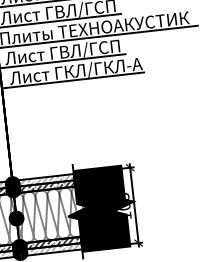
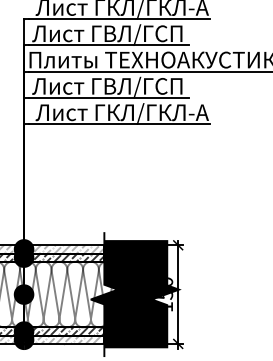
text: (124, 201) -> (165, 288), 105 -> 150

